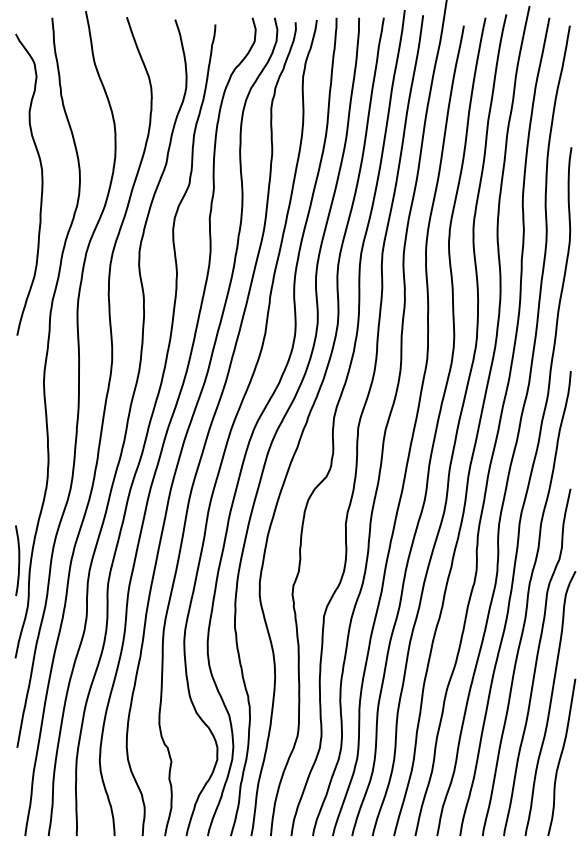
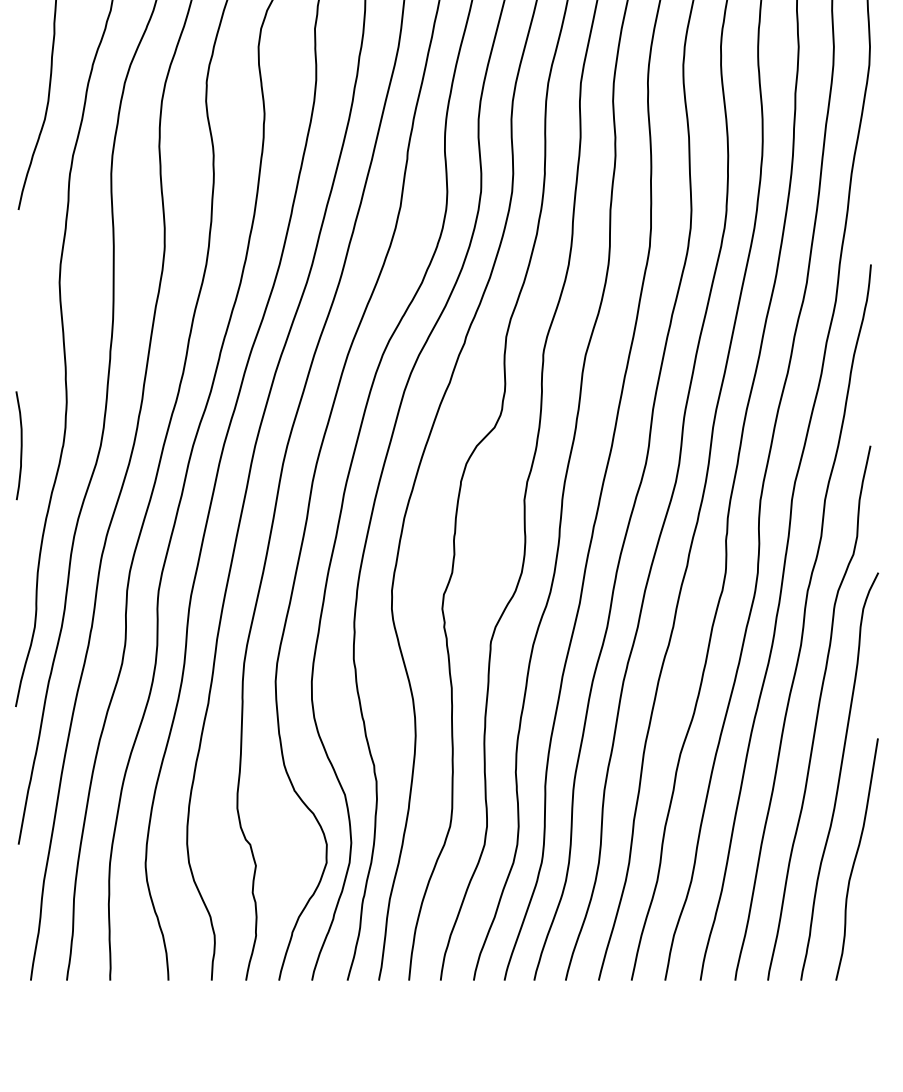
curve: (18, 560) -> (20, 445), moved

